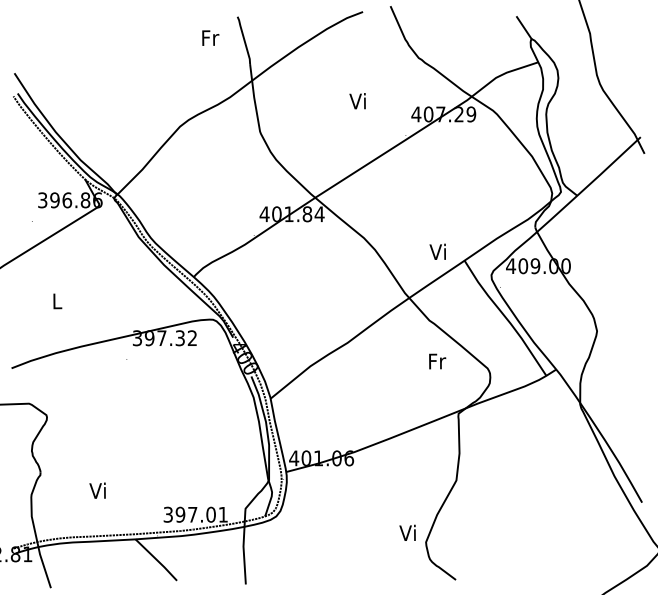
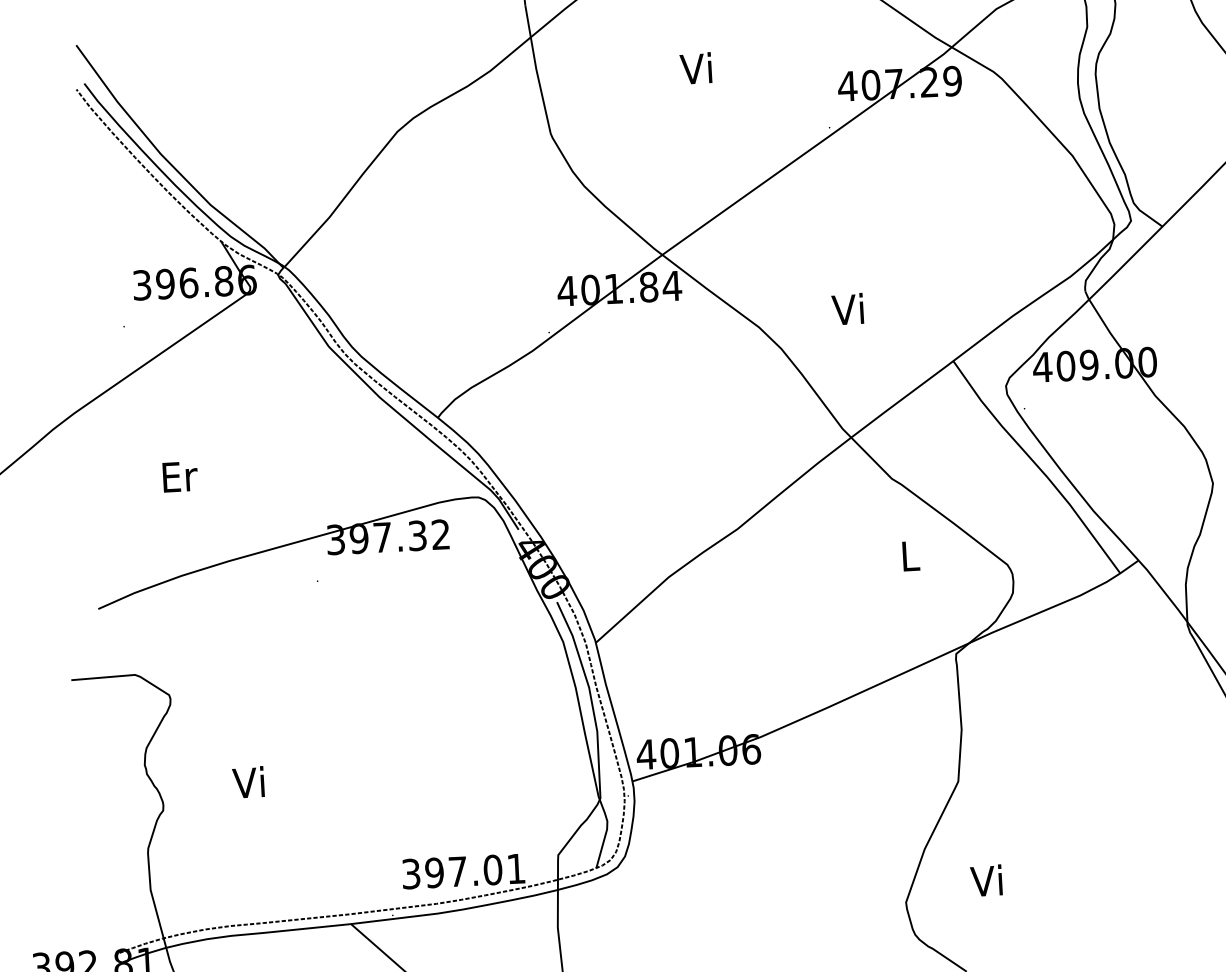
text: (357, 101) -> (695, 69), moved
text: (437, 251) -> (847, 308), moved
text: (57, 301) -> (179, 477), L -> Er
text: (437, 361) -> (911, 556), Fr -> L
text: (97, 490) -> (248, 781), moved
text: (407, 532) -> (986, 879), moved

